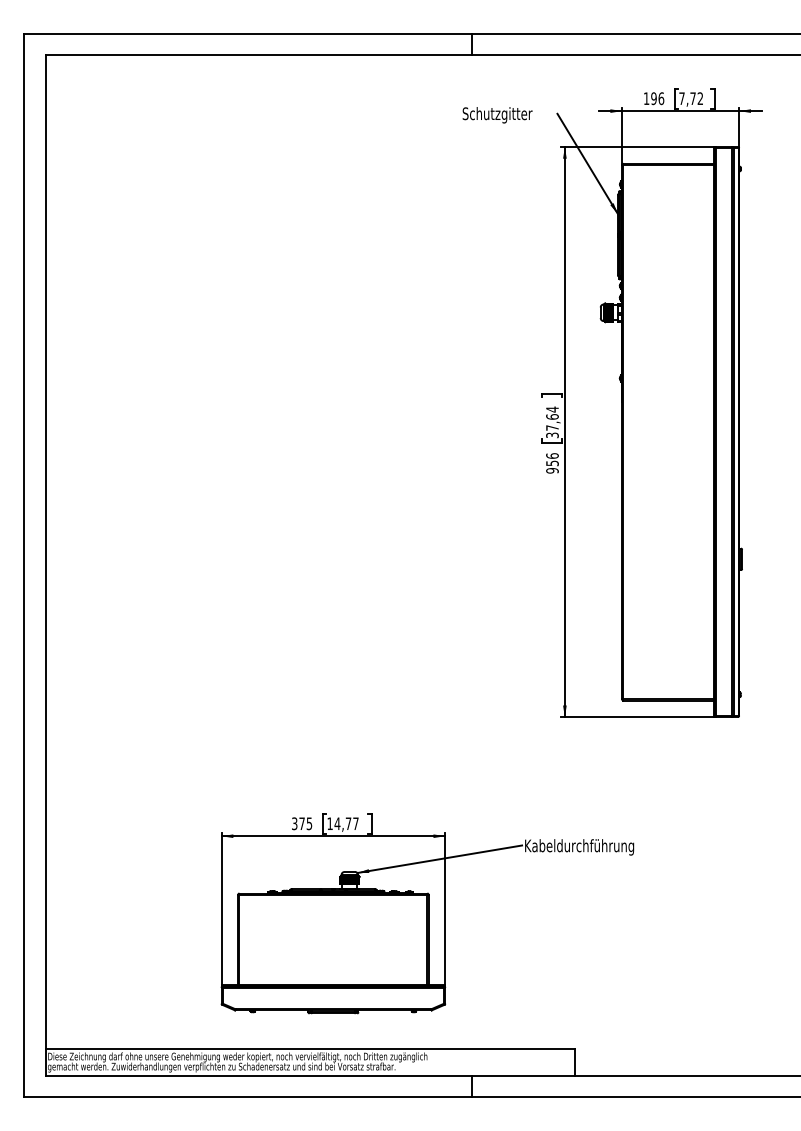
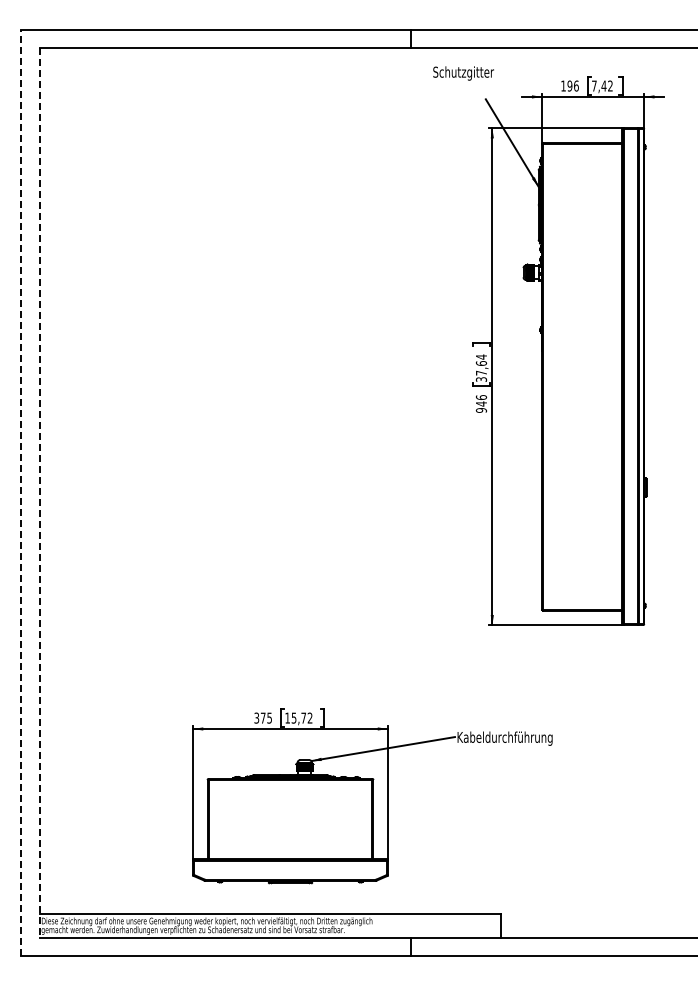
text: (692, 98) -> (603, 85), 7,72 -> 7,42
text: (497, 115) -> (463, 73), moved
text: (552, 462) -> (481, 403), 956 -> 946
line: (23, 564) -> (20, 492), solid -> dashed
line: (45, 566) -> (39, 493), solid -> dashed
text: (346, 823) -> (301, 717), 14,77 -> 15,72

